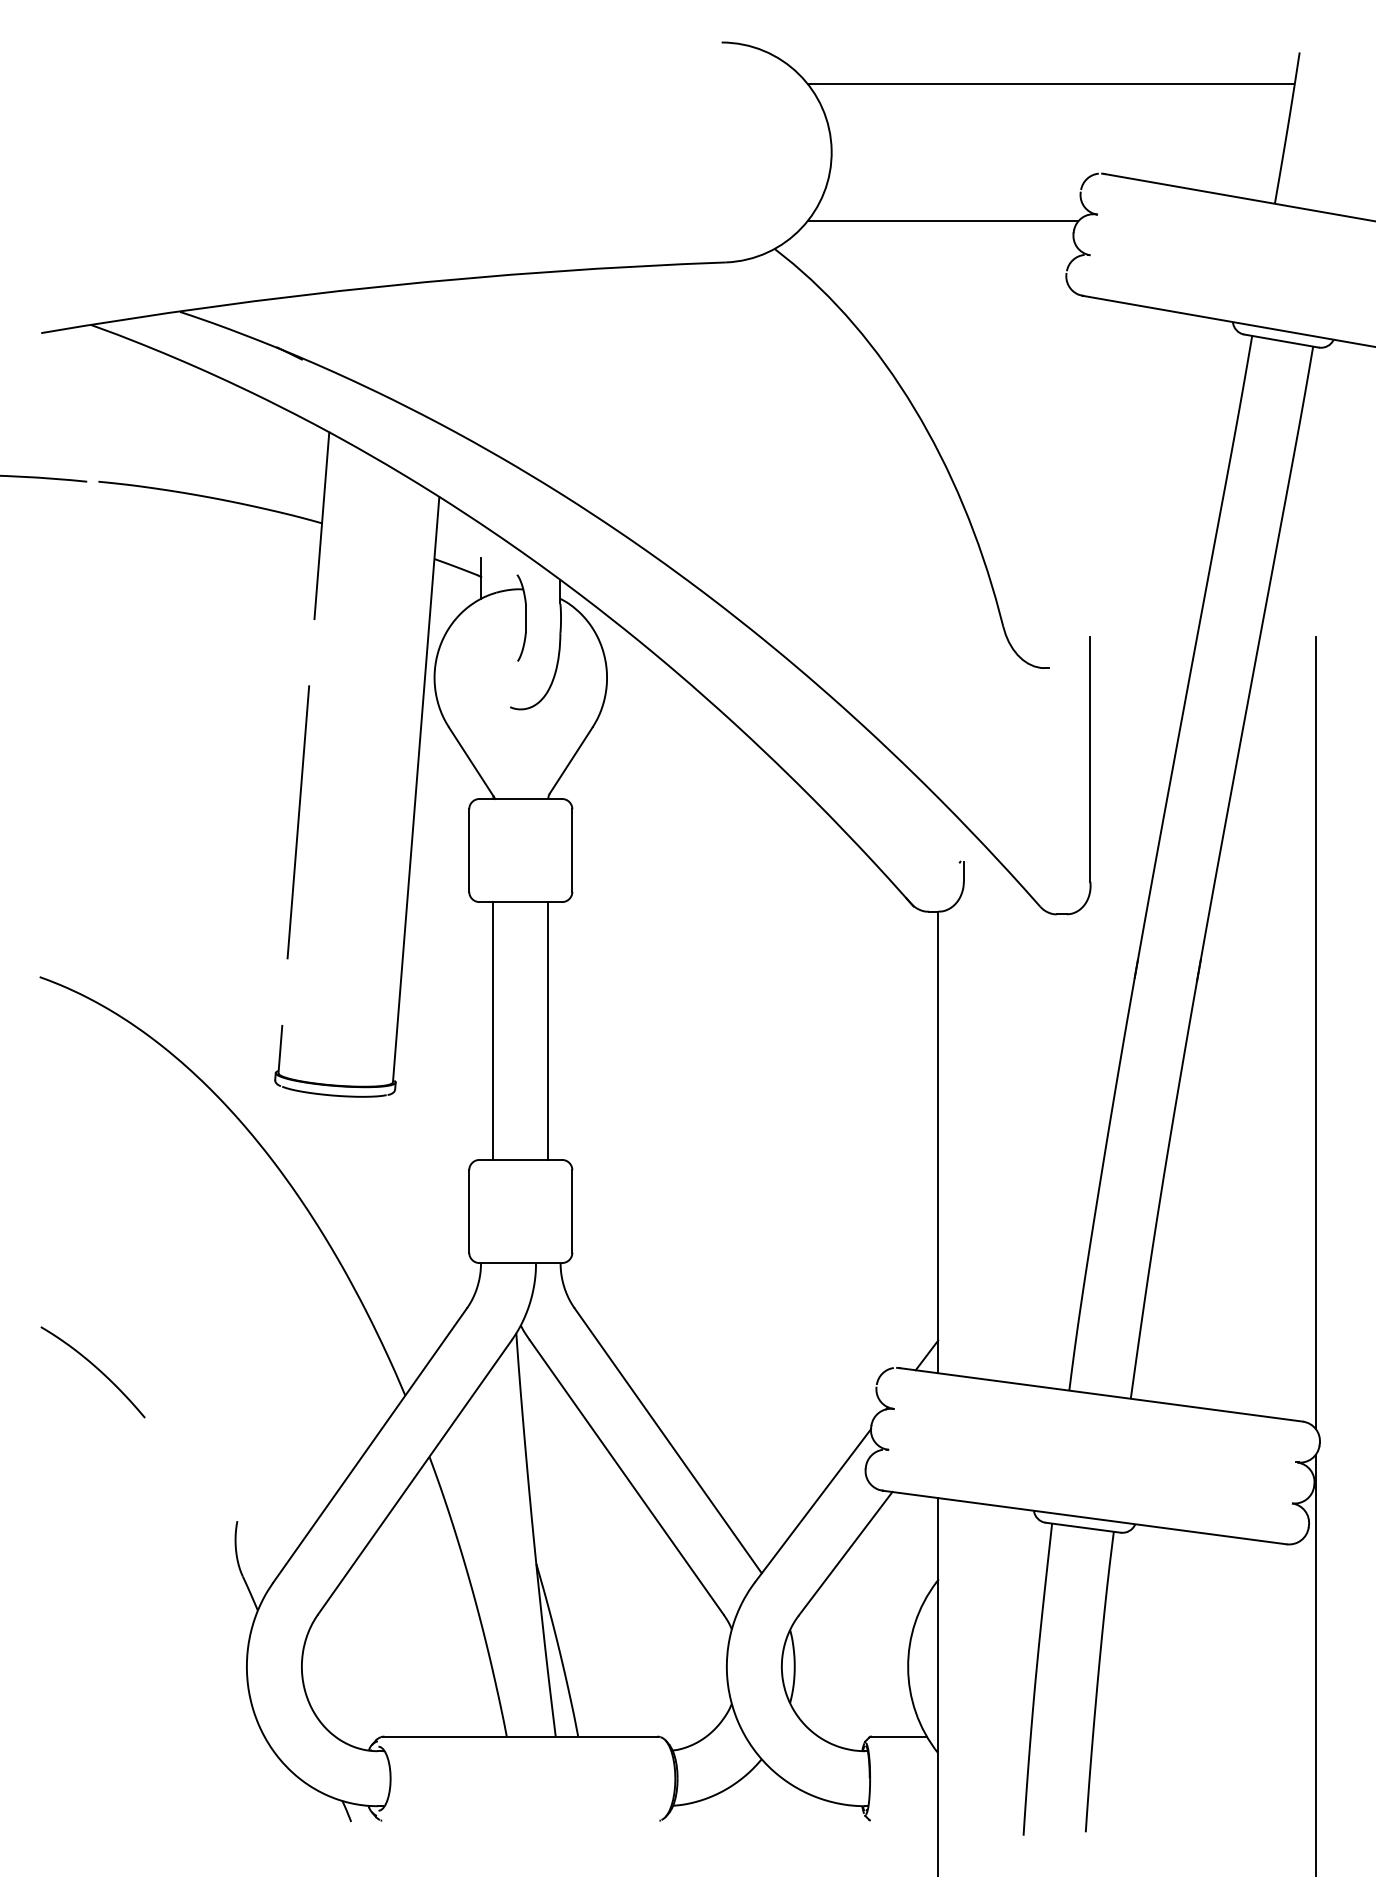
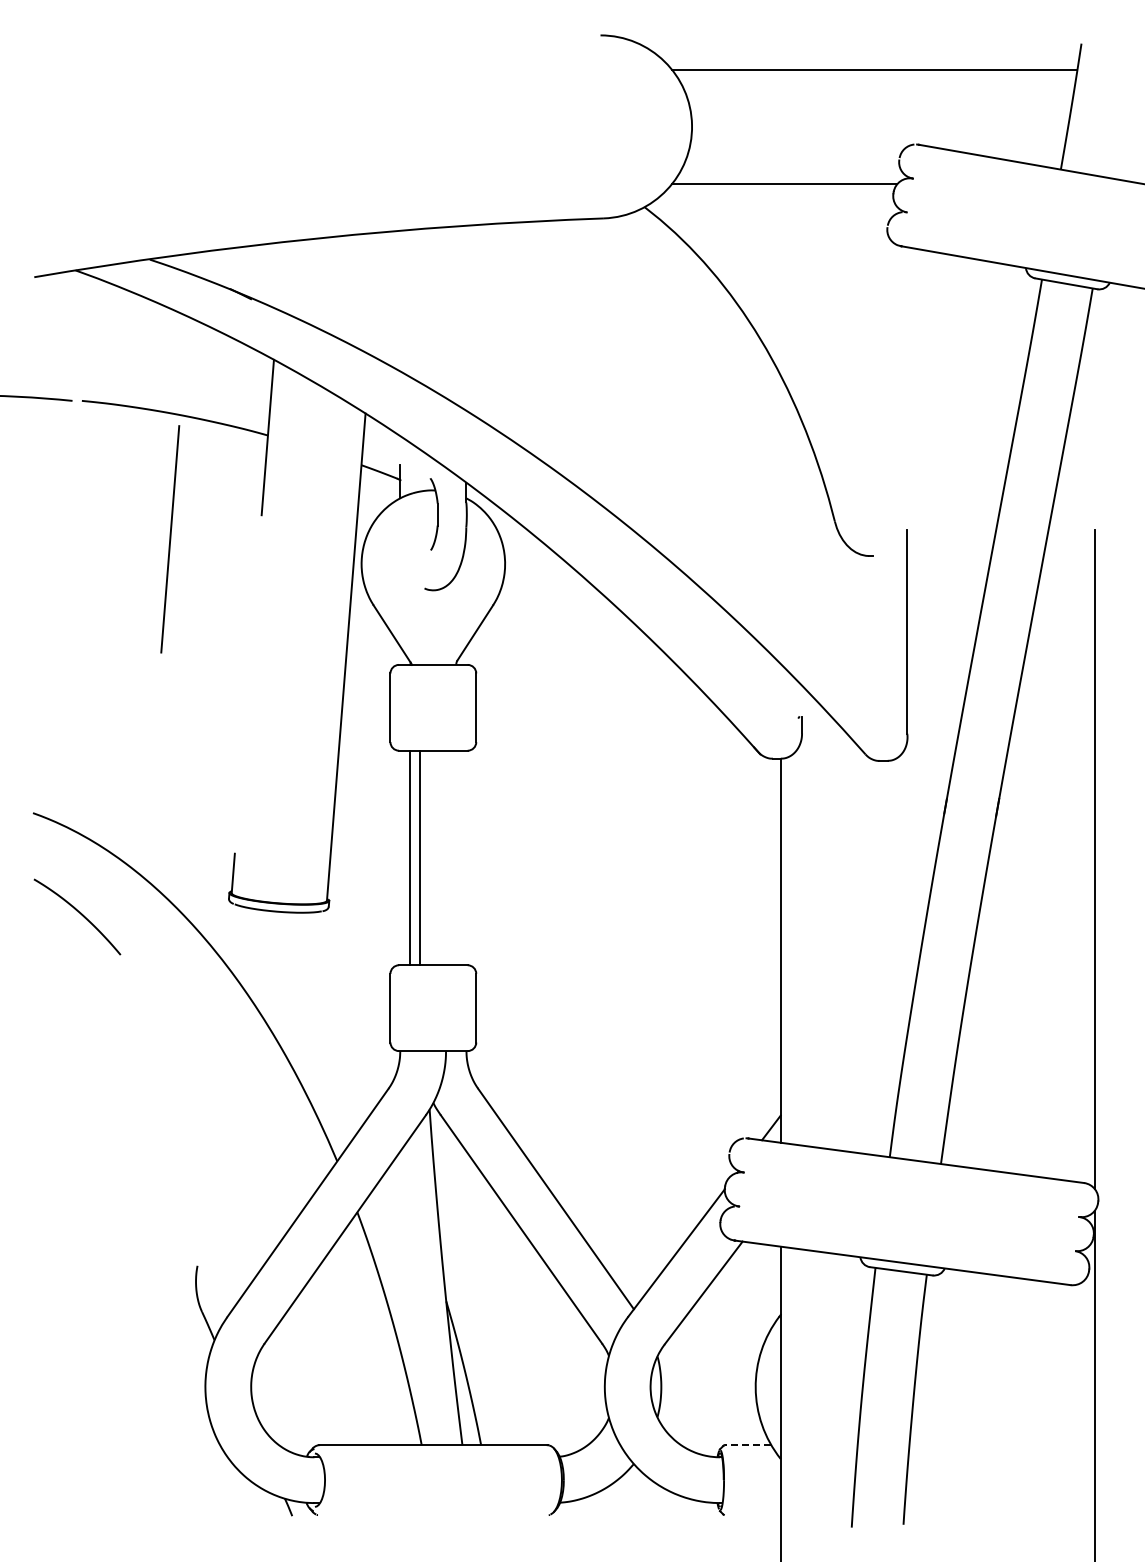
line: (298, 822) -> (170, 539), moved
line: (548, 1030) -> (420, 857), moved
curve: (95, 1368) -> (79, 913), moved
line: (898, 1737) -> (747, 1445), solid -> dashed

